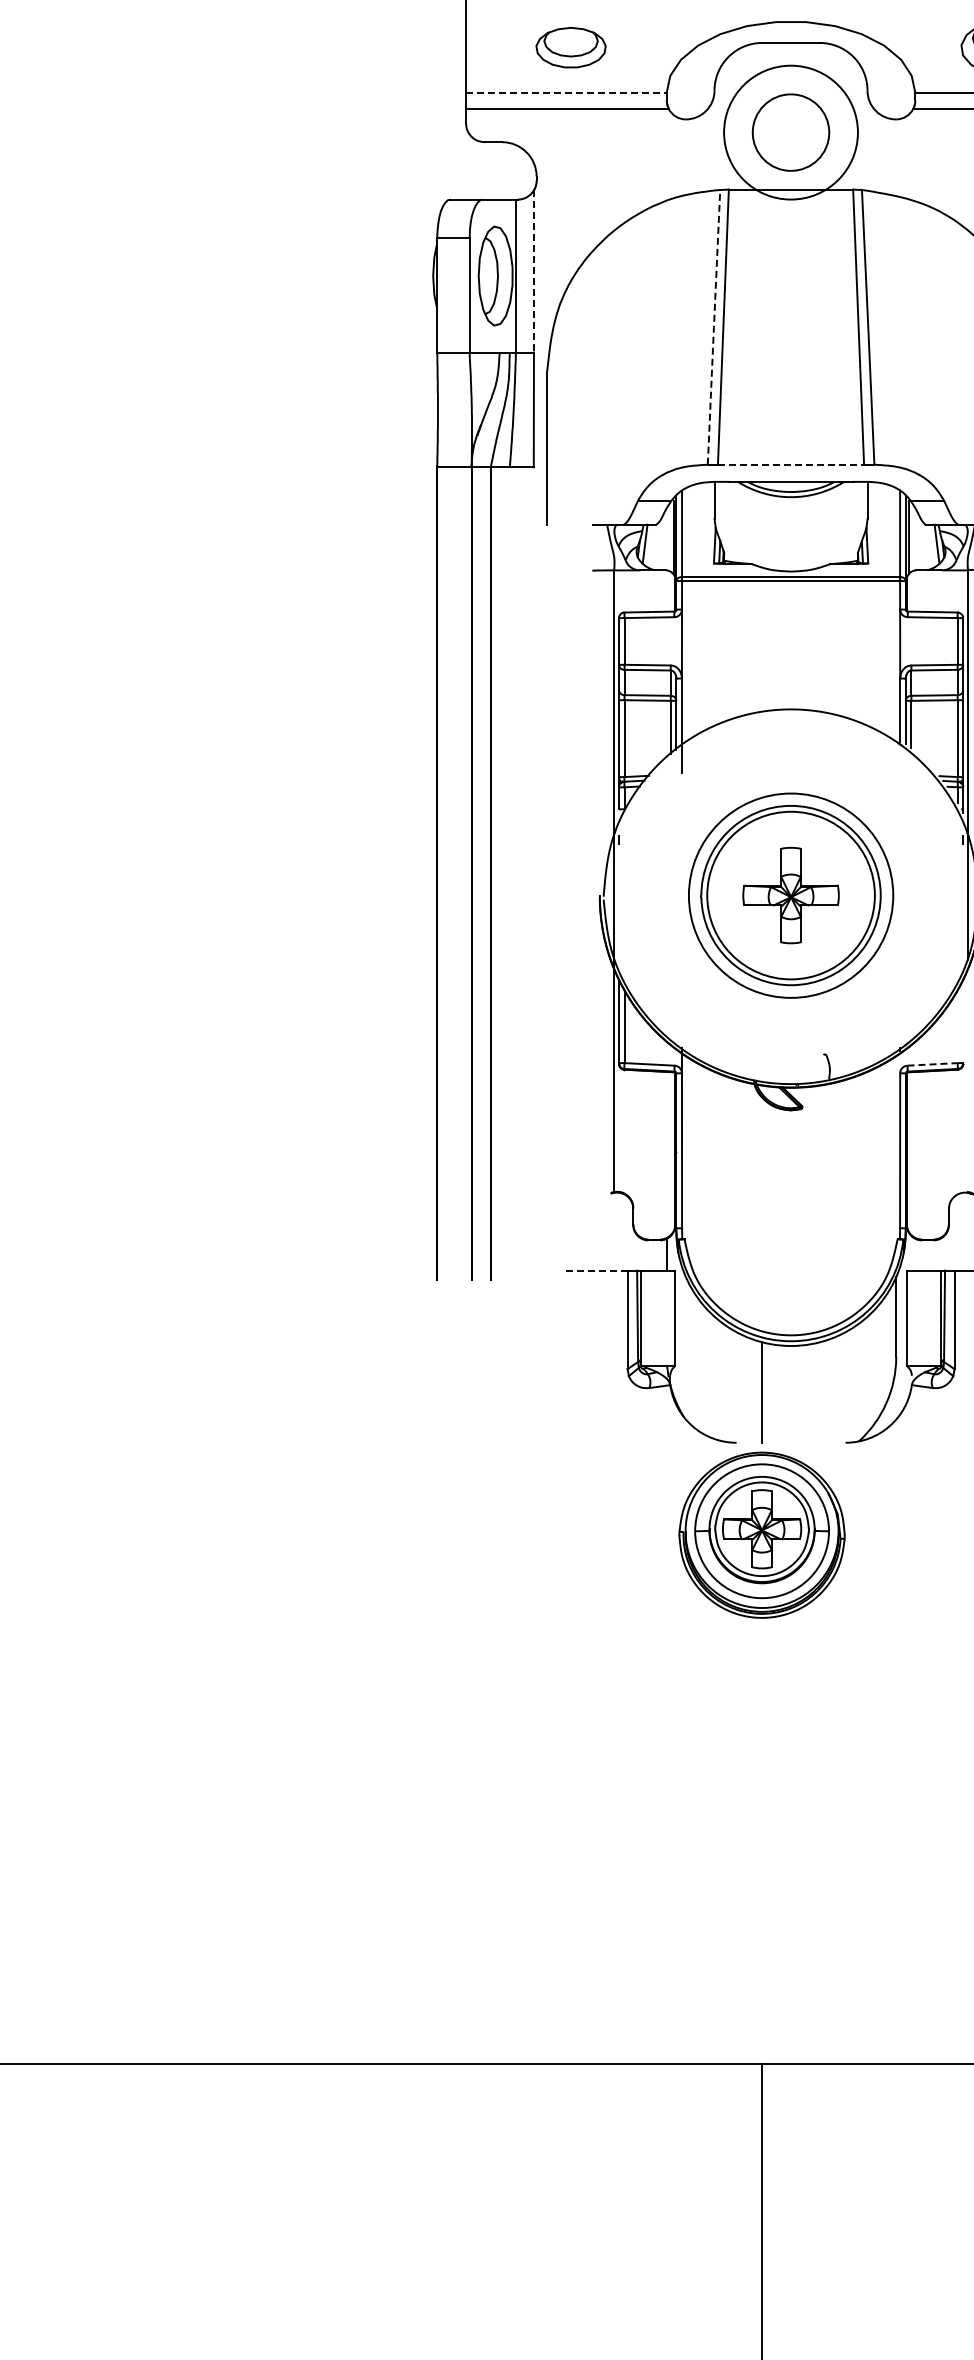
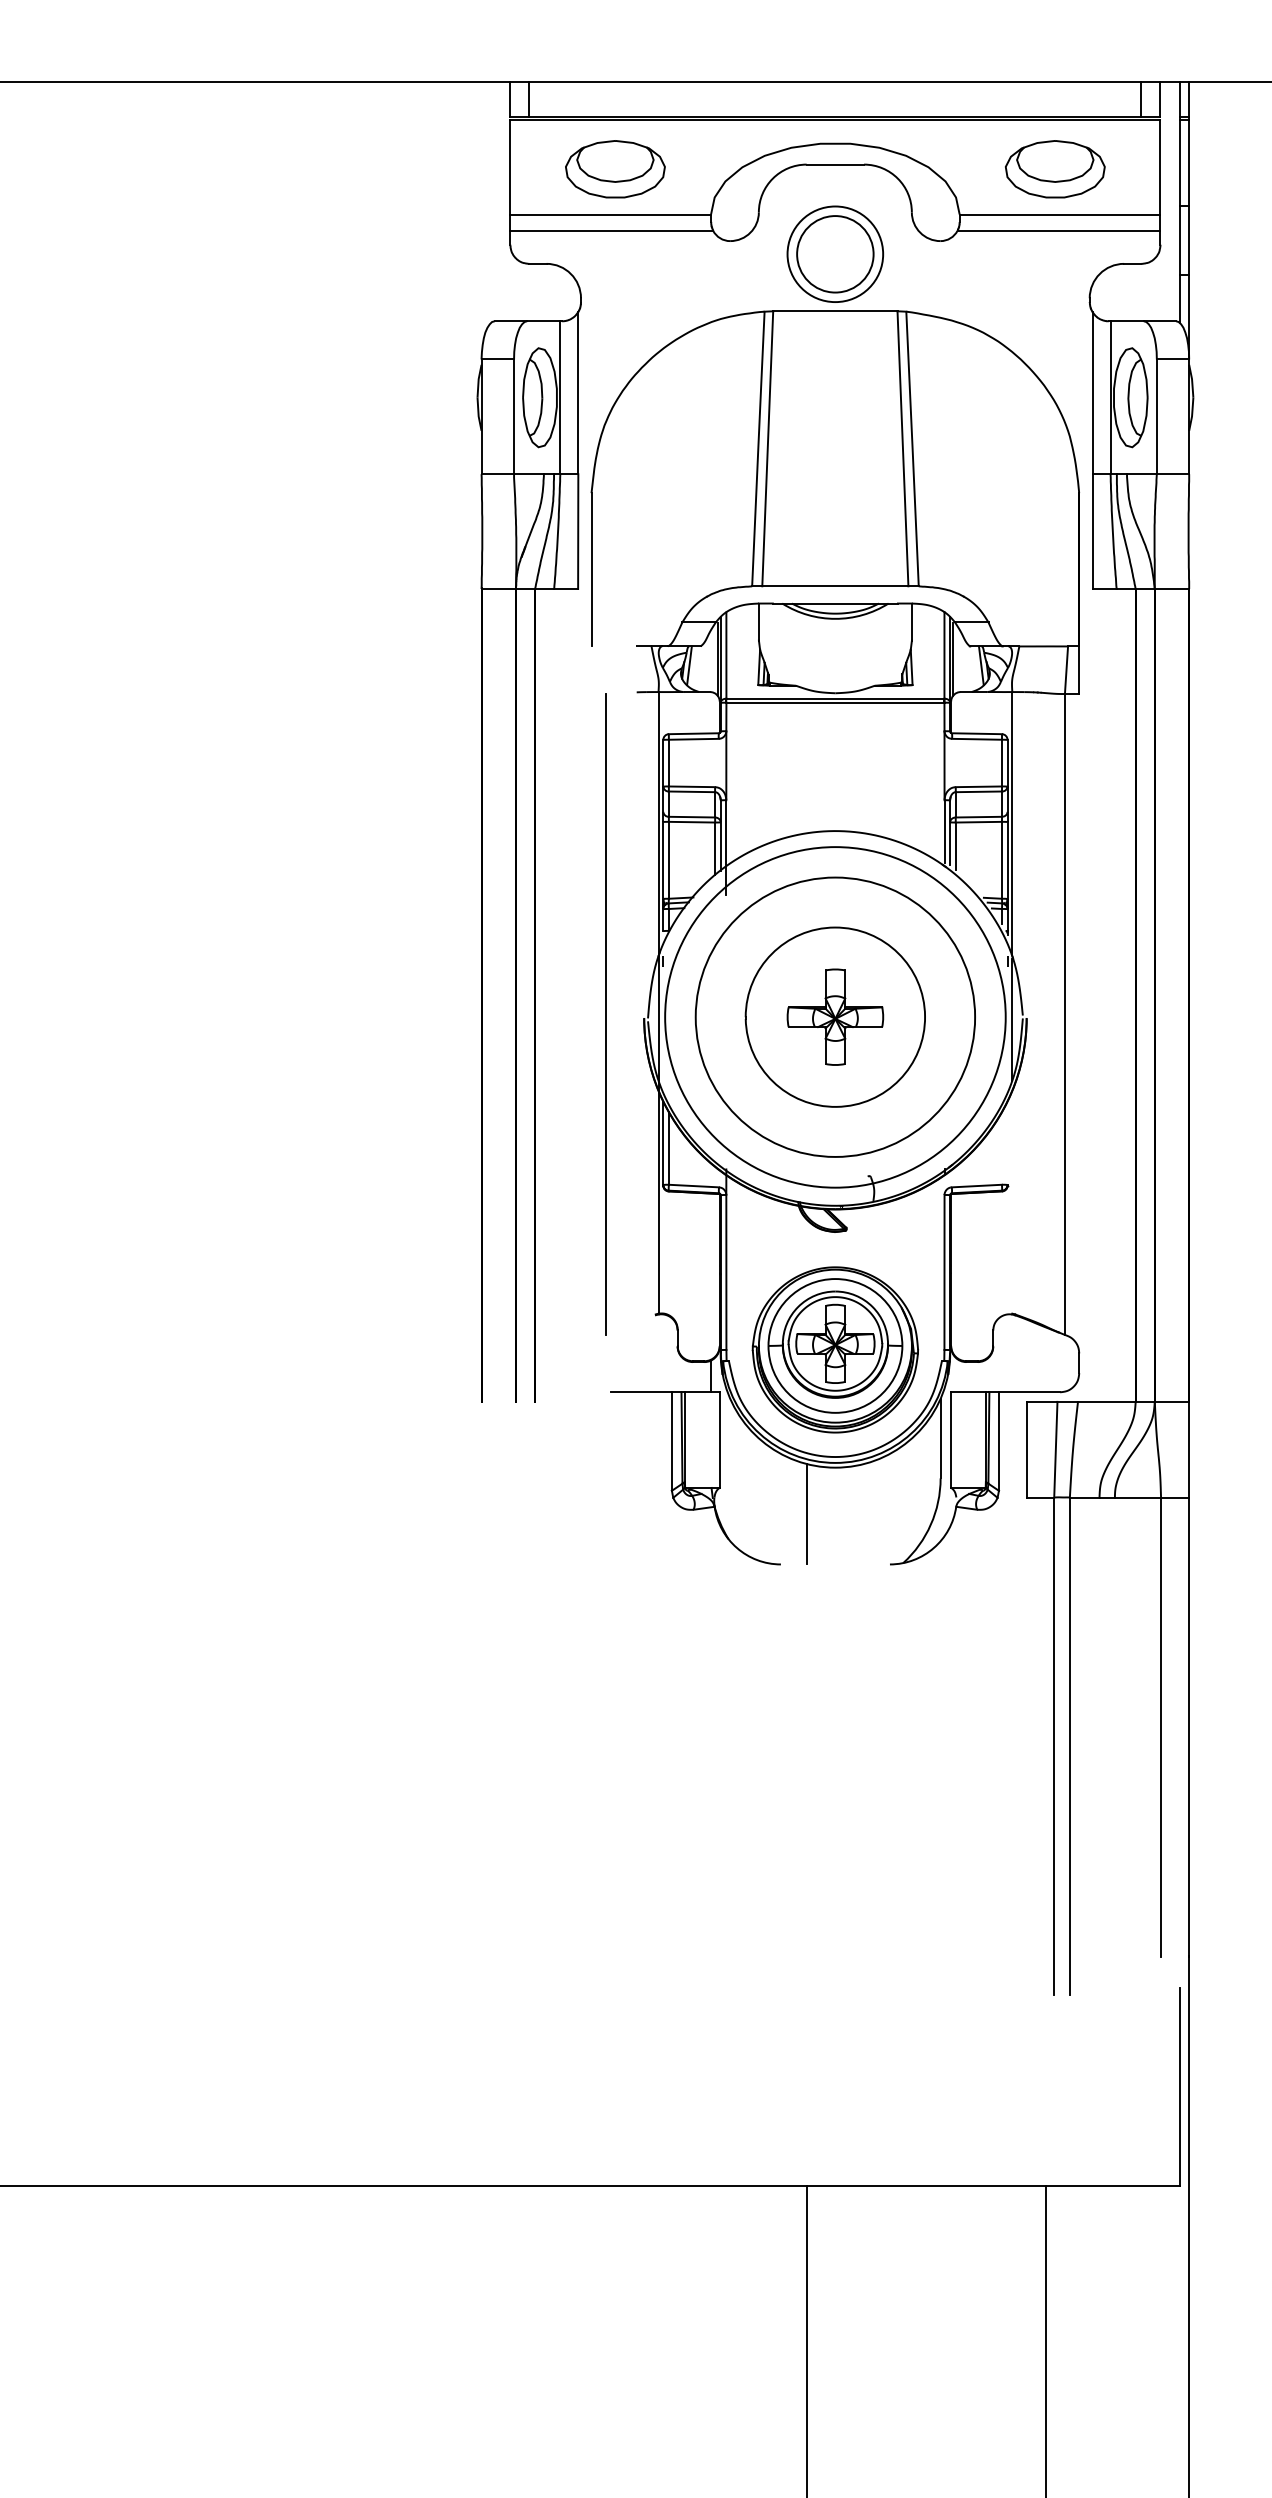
part: (571, 47) -> (615, 169), size x1.43
line: (567, 92) -> (611, 214), dashed -> solid
circle: (791, 132) -> (835, 254), size x0.71
line: (534, 271) -> (578, 393), dashed -> solid
line: (714, 327) -> (758, 449), dashed -> solid
line: (791, 464) -> (835, 586), dashed -> solid
line: (561, 892) -> (605, 1014), added
circle: (791, 894) -> (835, 1016), size x1.67
circle: (791, 895) -> (835, 1017), size x1.67
line: (933, 1064) -> (977, 1186), dashed -> solid
line: (597, 1270) -> (641, 1392), dashed -> solid
part: (761, 1534) -> (834, 1349), moved

